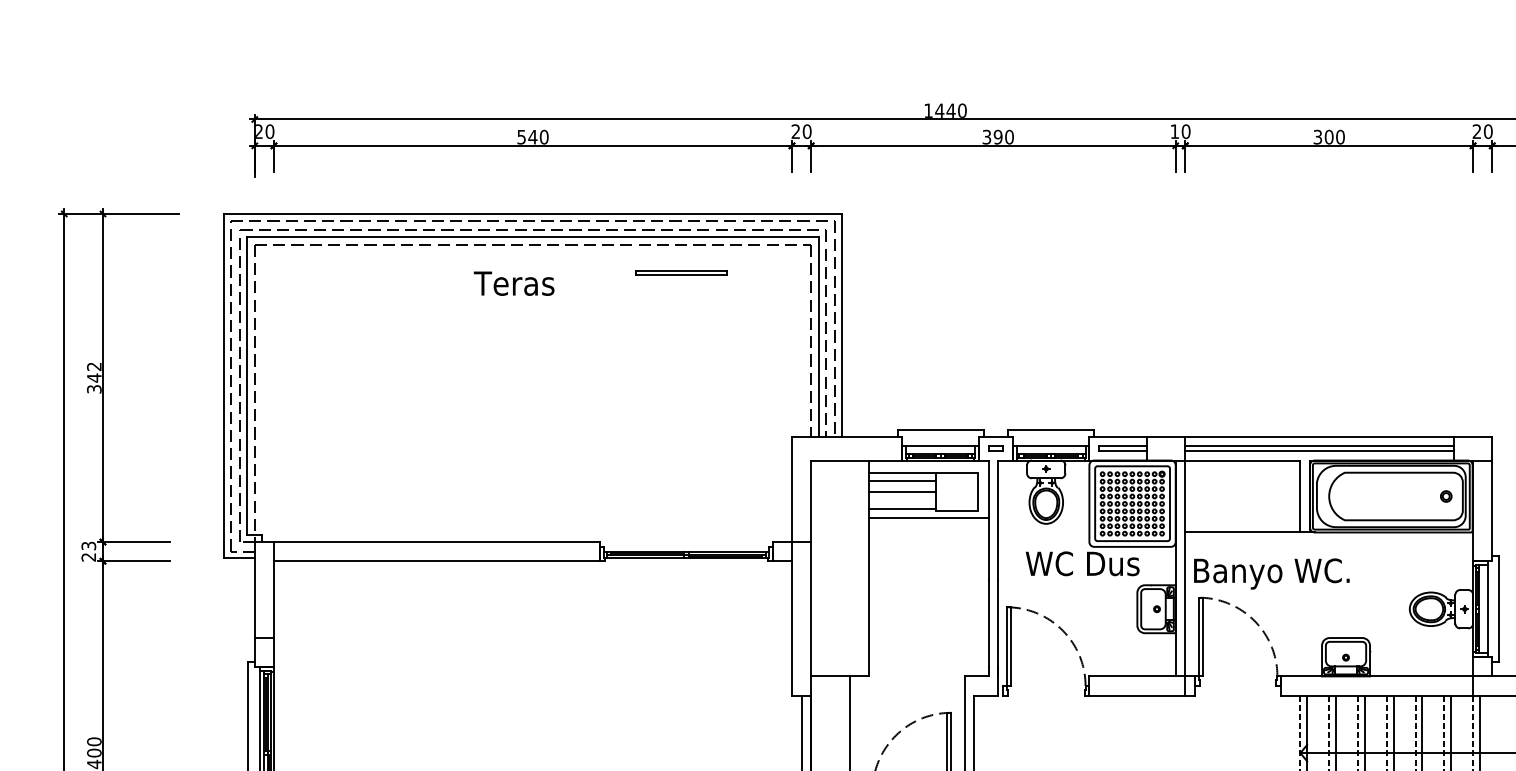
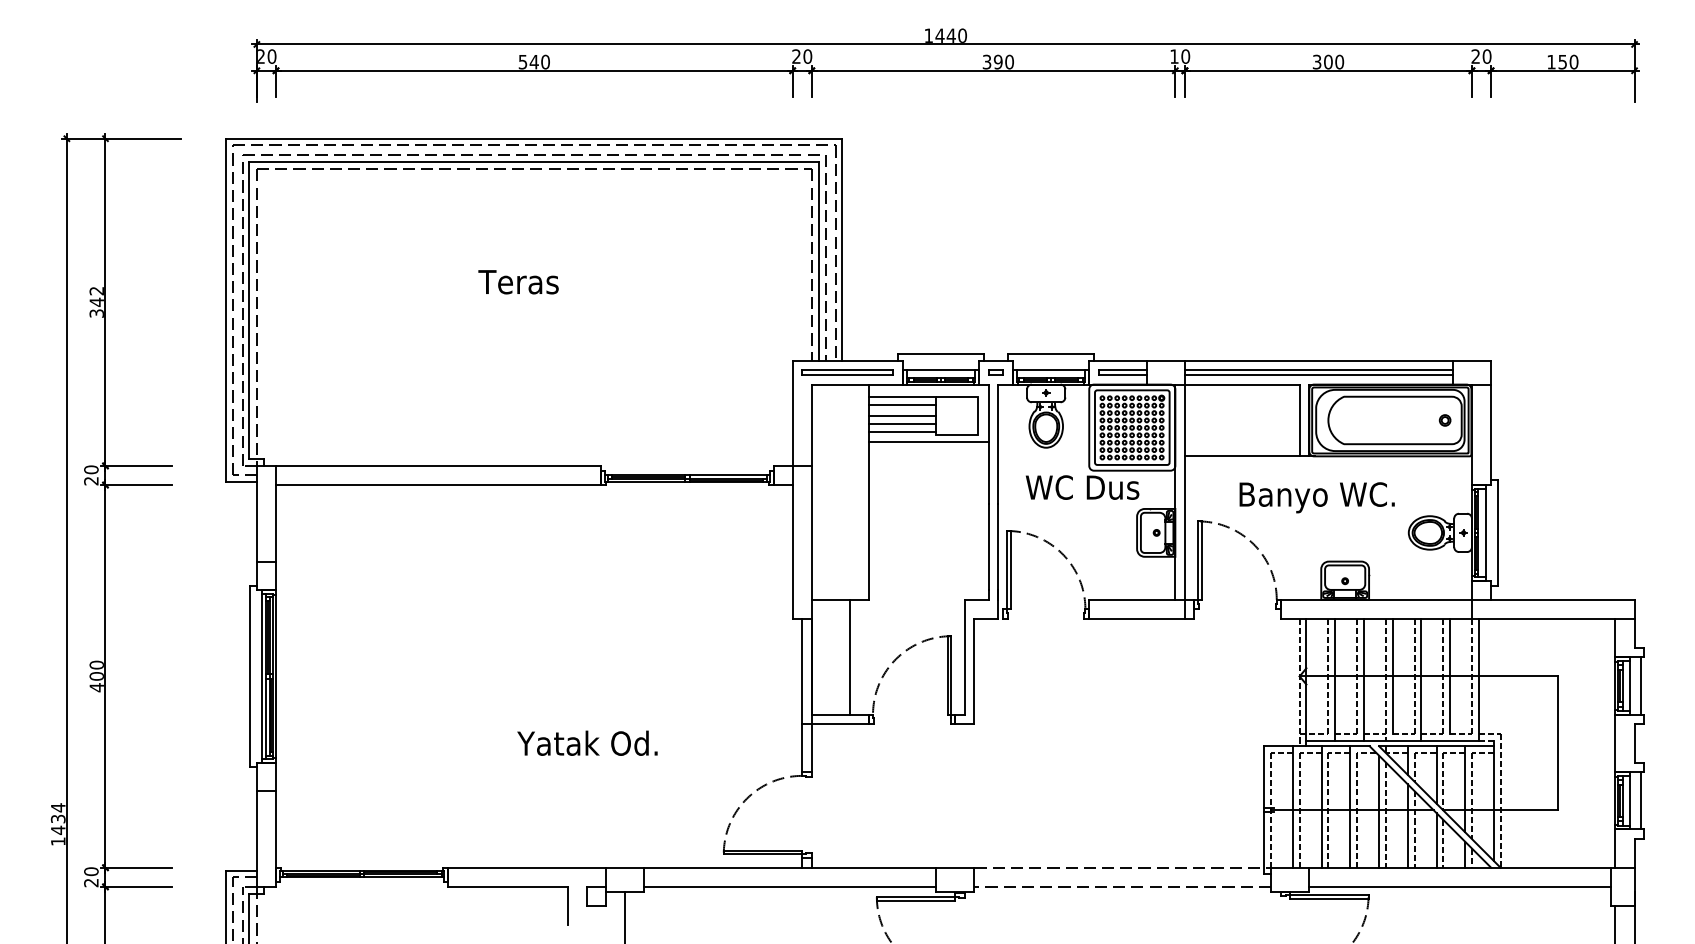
part: (681, 272) -> (847, 372), moved
text: (514, 283) -> (518, 282), moved
line: (902, 499) -> (902, 423), added
text: (88, 545) -> (91, 469), 23 -> 20
text: (1271, 573) -> (1316, 497), moved

